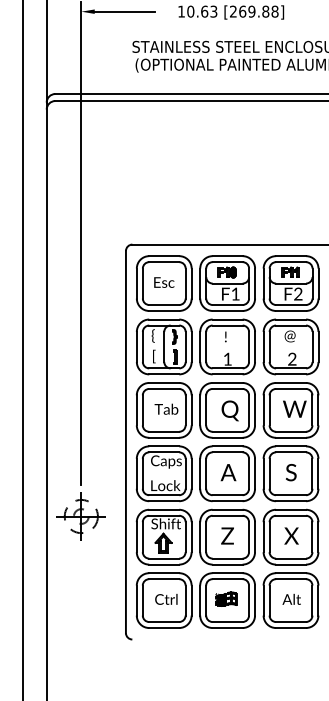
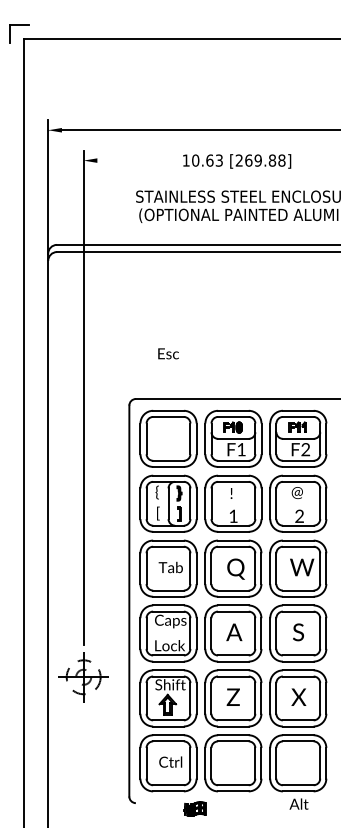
line: (124, 11) -> (127, 160), removed
text: (164, 282) -> (168, 353), moved
part: (225, 598) -> (194, 808), moved
text: (291, 598) -> (298, 803), moved

